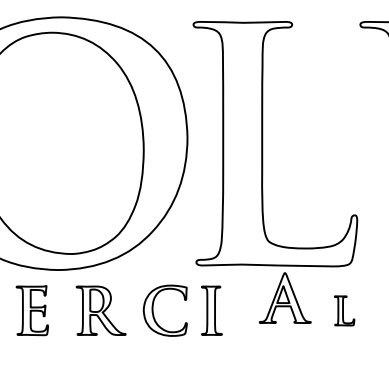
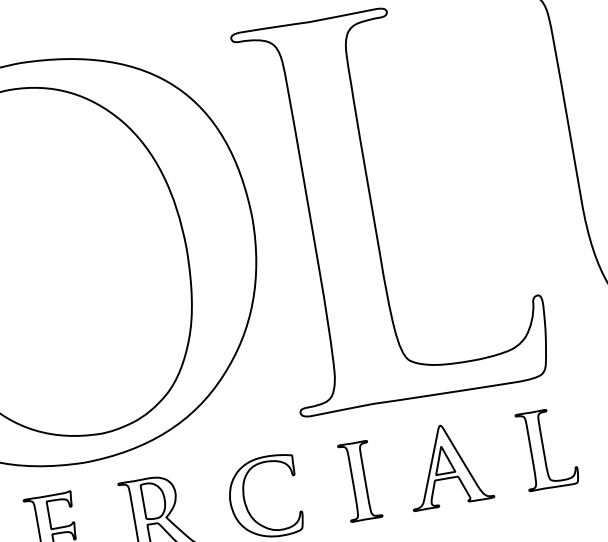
part: (284, 297) -> (446, 464), moved
part: (211, 310) -> (359, 480), moved
part: (344, 310) -> (547, 448), size x1.67

